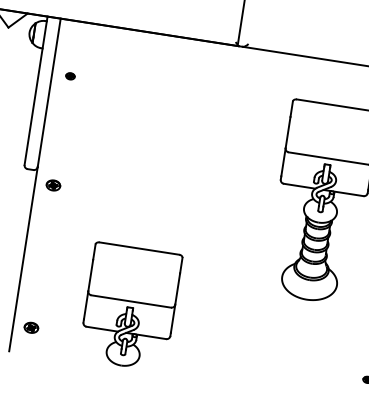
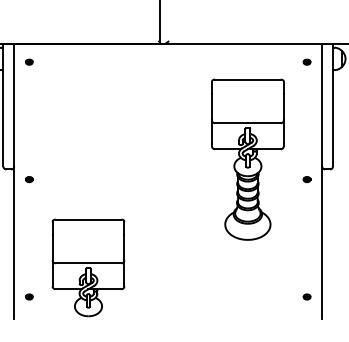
part: (70, 75) -> (29, 61), moved
part: (53, 185) -> (29, 179), size x0.62
part: (130, 306) -> (88, 267), moved
part: (31, 327) -> (29, 296), size x0.62

